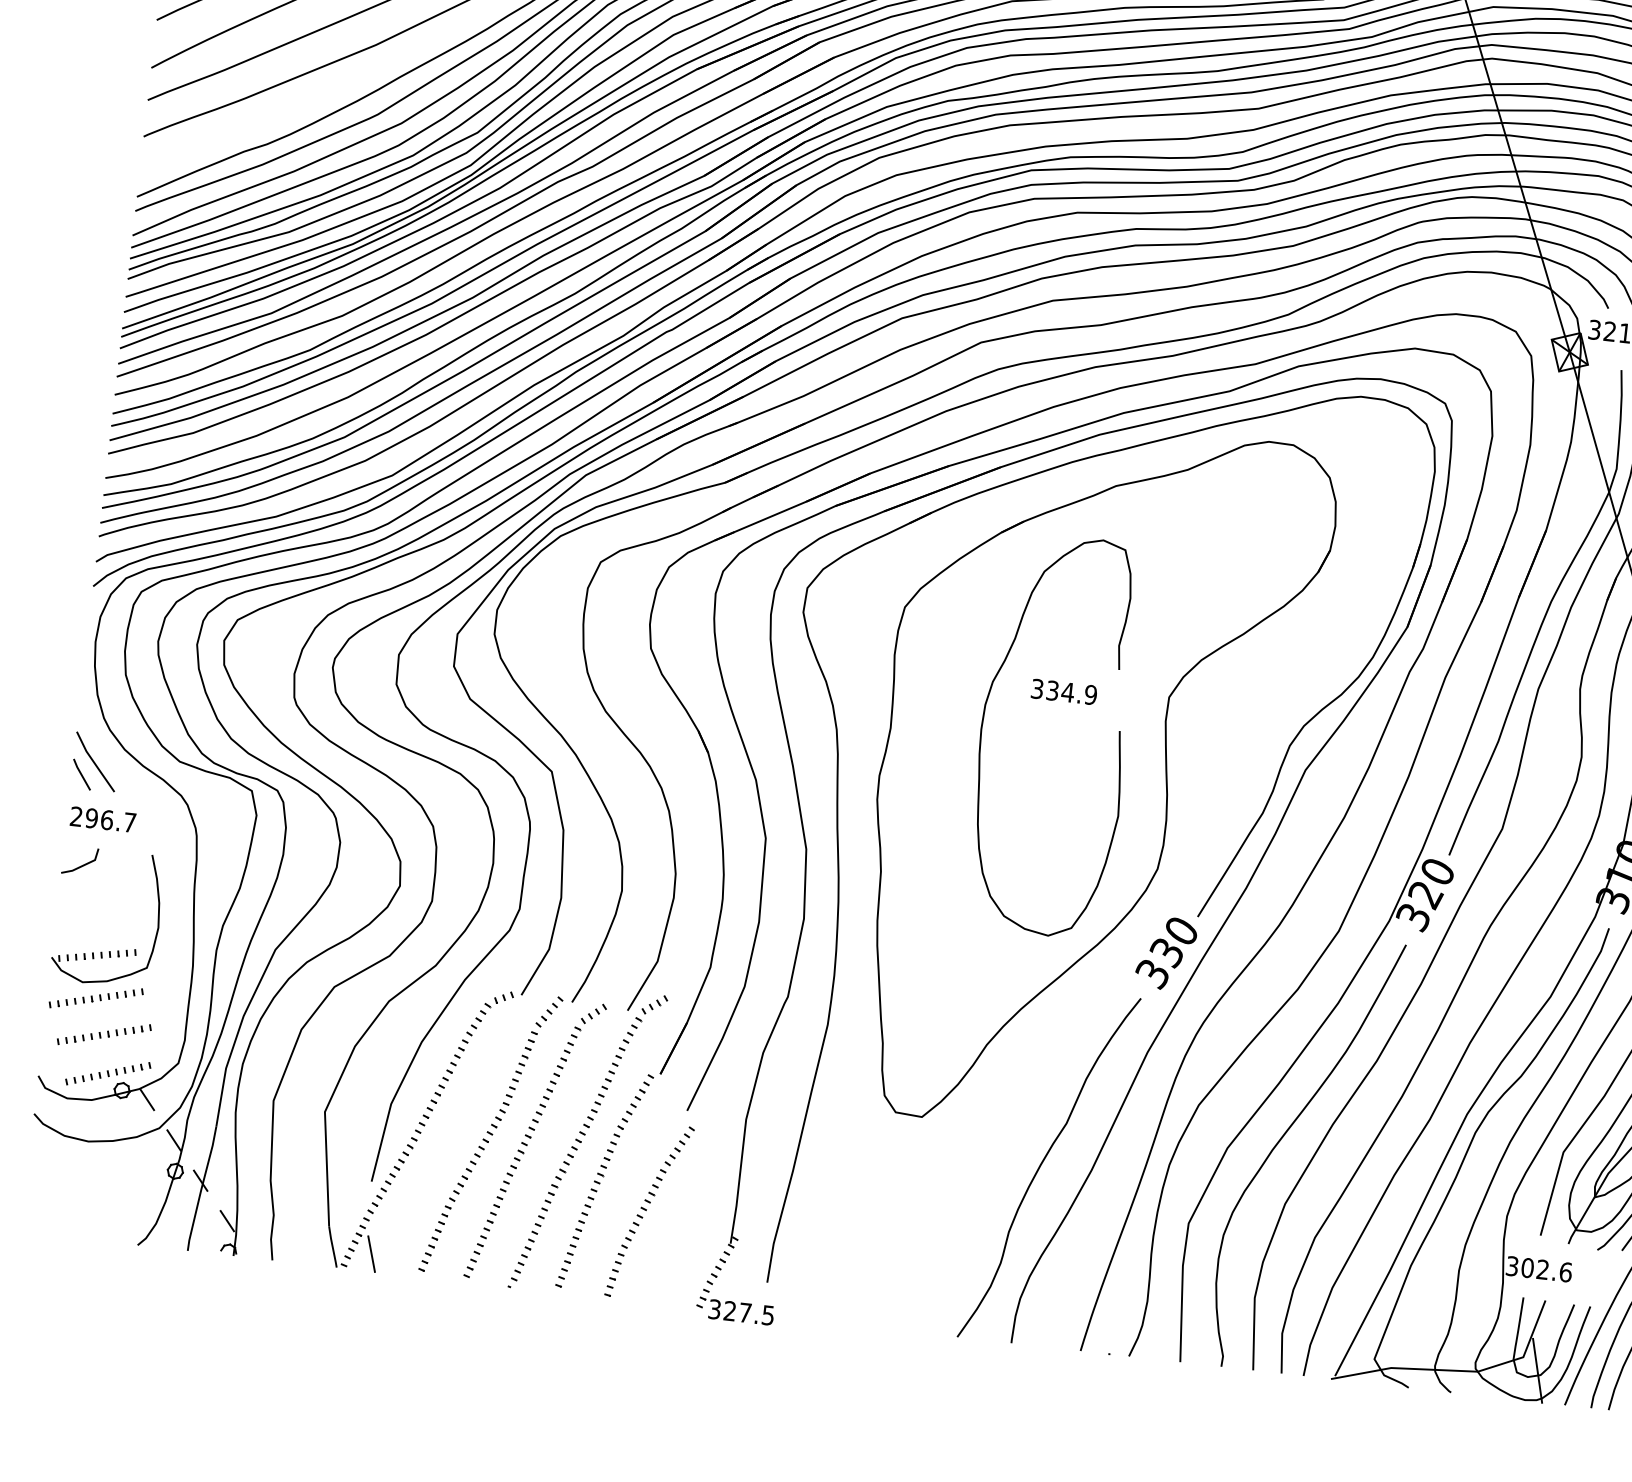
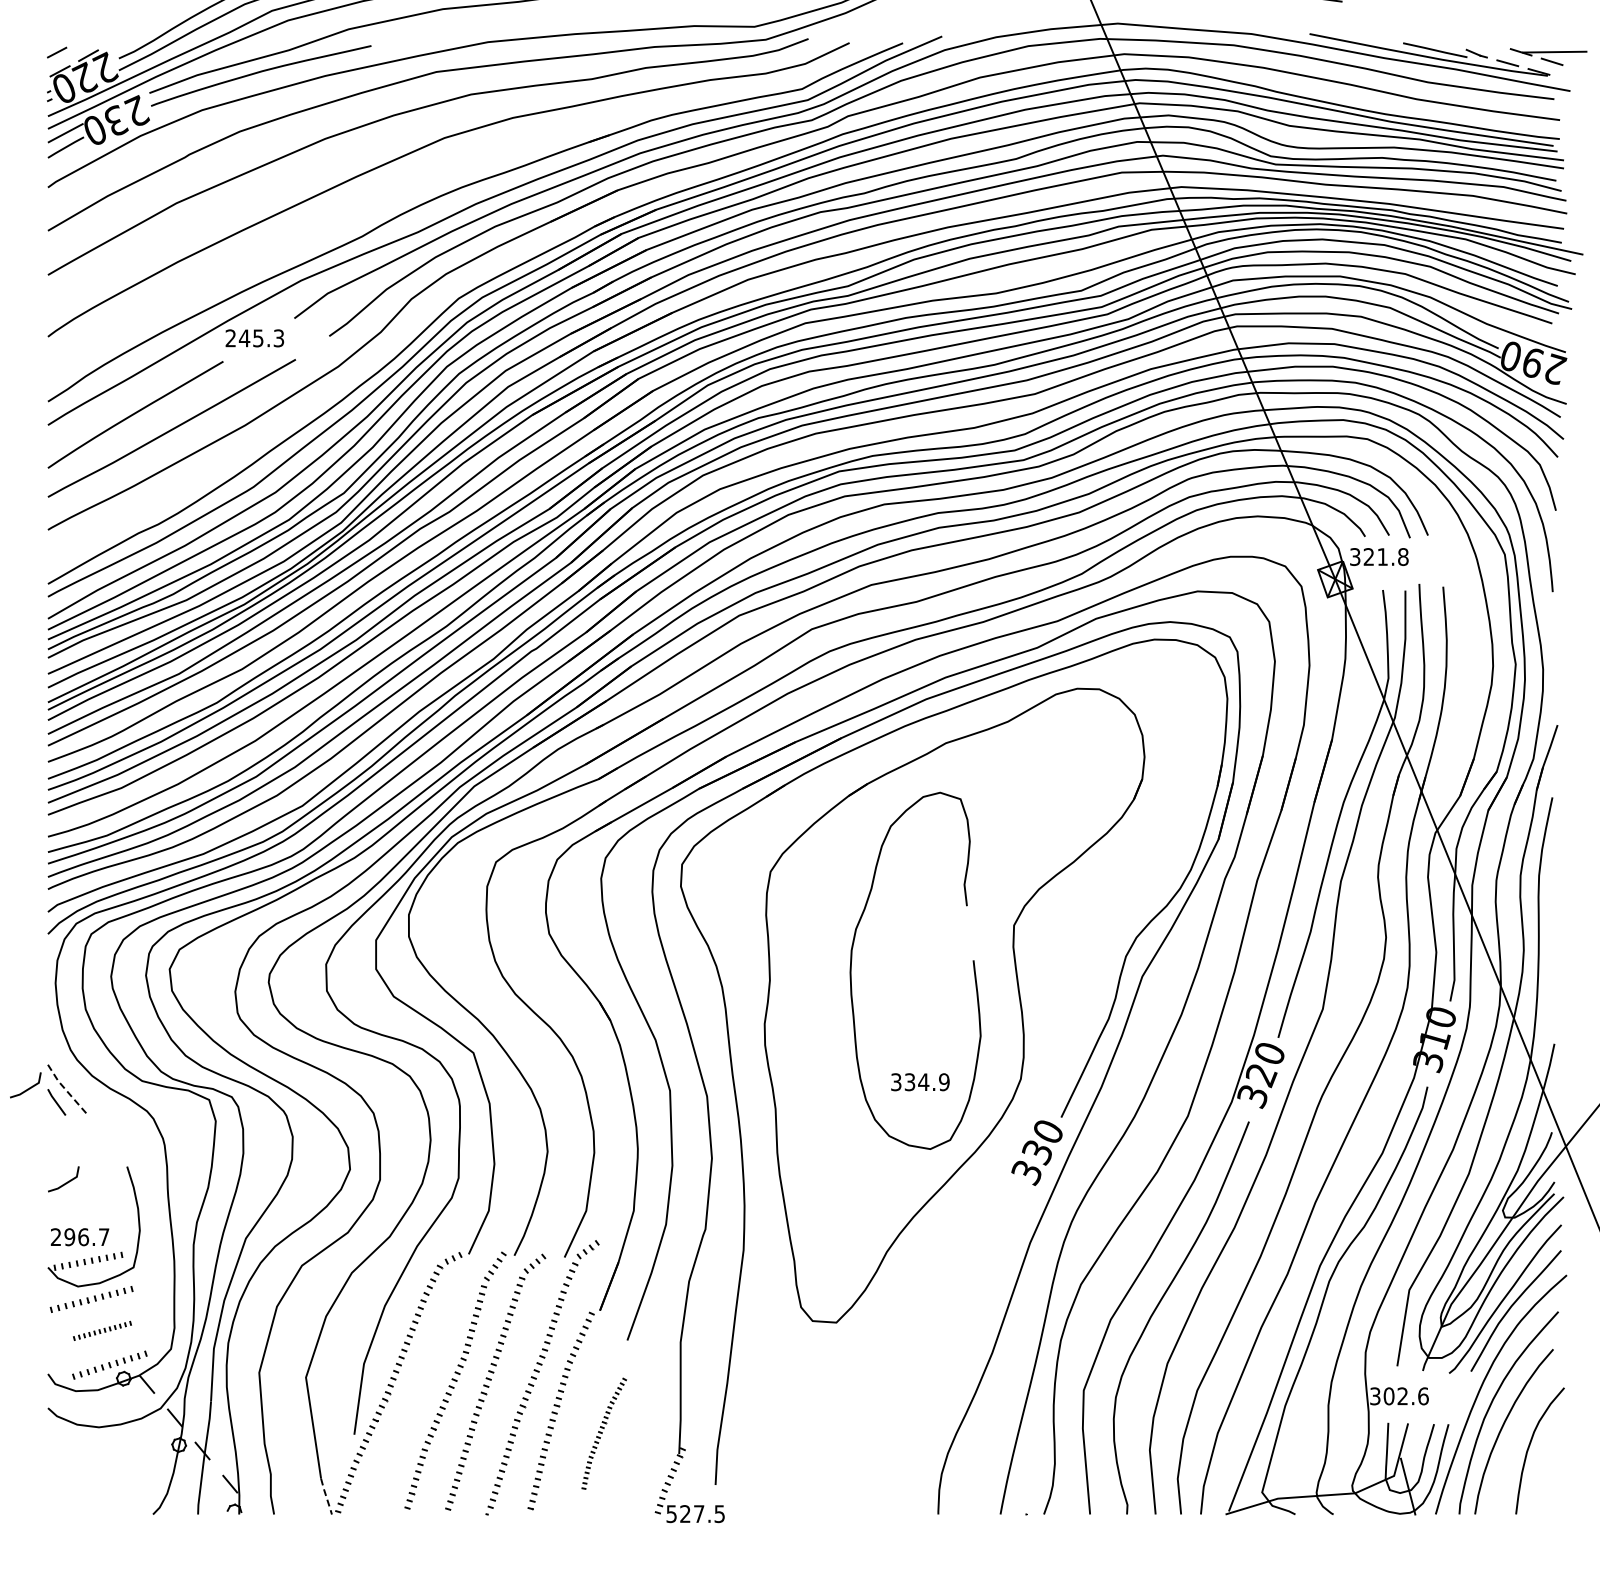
text: (1064, 692) -> (920, 1082), moved
line: (51, 755) -> (27, 1088), added
line: (94, 763) -> (66, 1091), solid -> dashed
text: (102, 819) -> (79, 1237), moved
part: (104, 1034) -> (102, 1330), size x0.7
curve: (1043, 1163) -> (948, 1351), removed
part: (650, 1211) -> (604, 1433), size x0.7
line: (332, 1246) -> (326, 1496), solid -> dashed
line: (371, 1253) -> (361, 1498), removed
text: (714, 1308) -> (671, 1513), 327.5 -> 527.5

